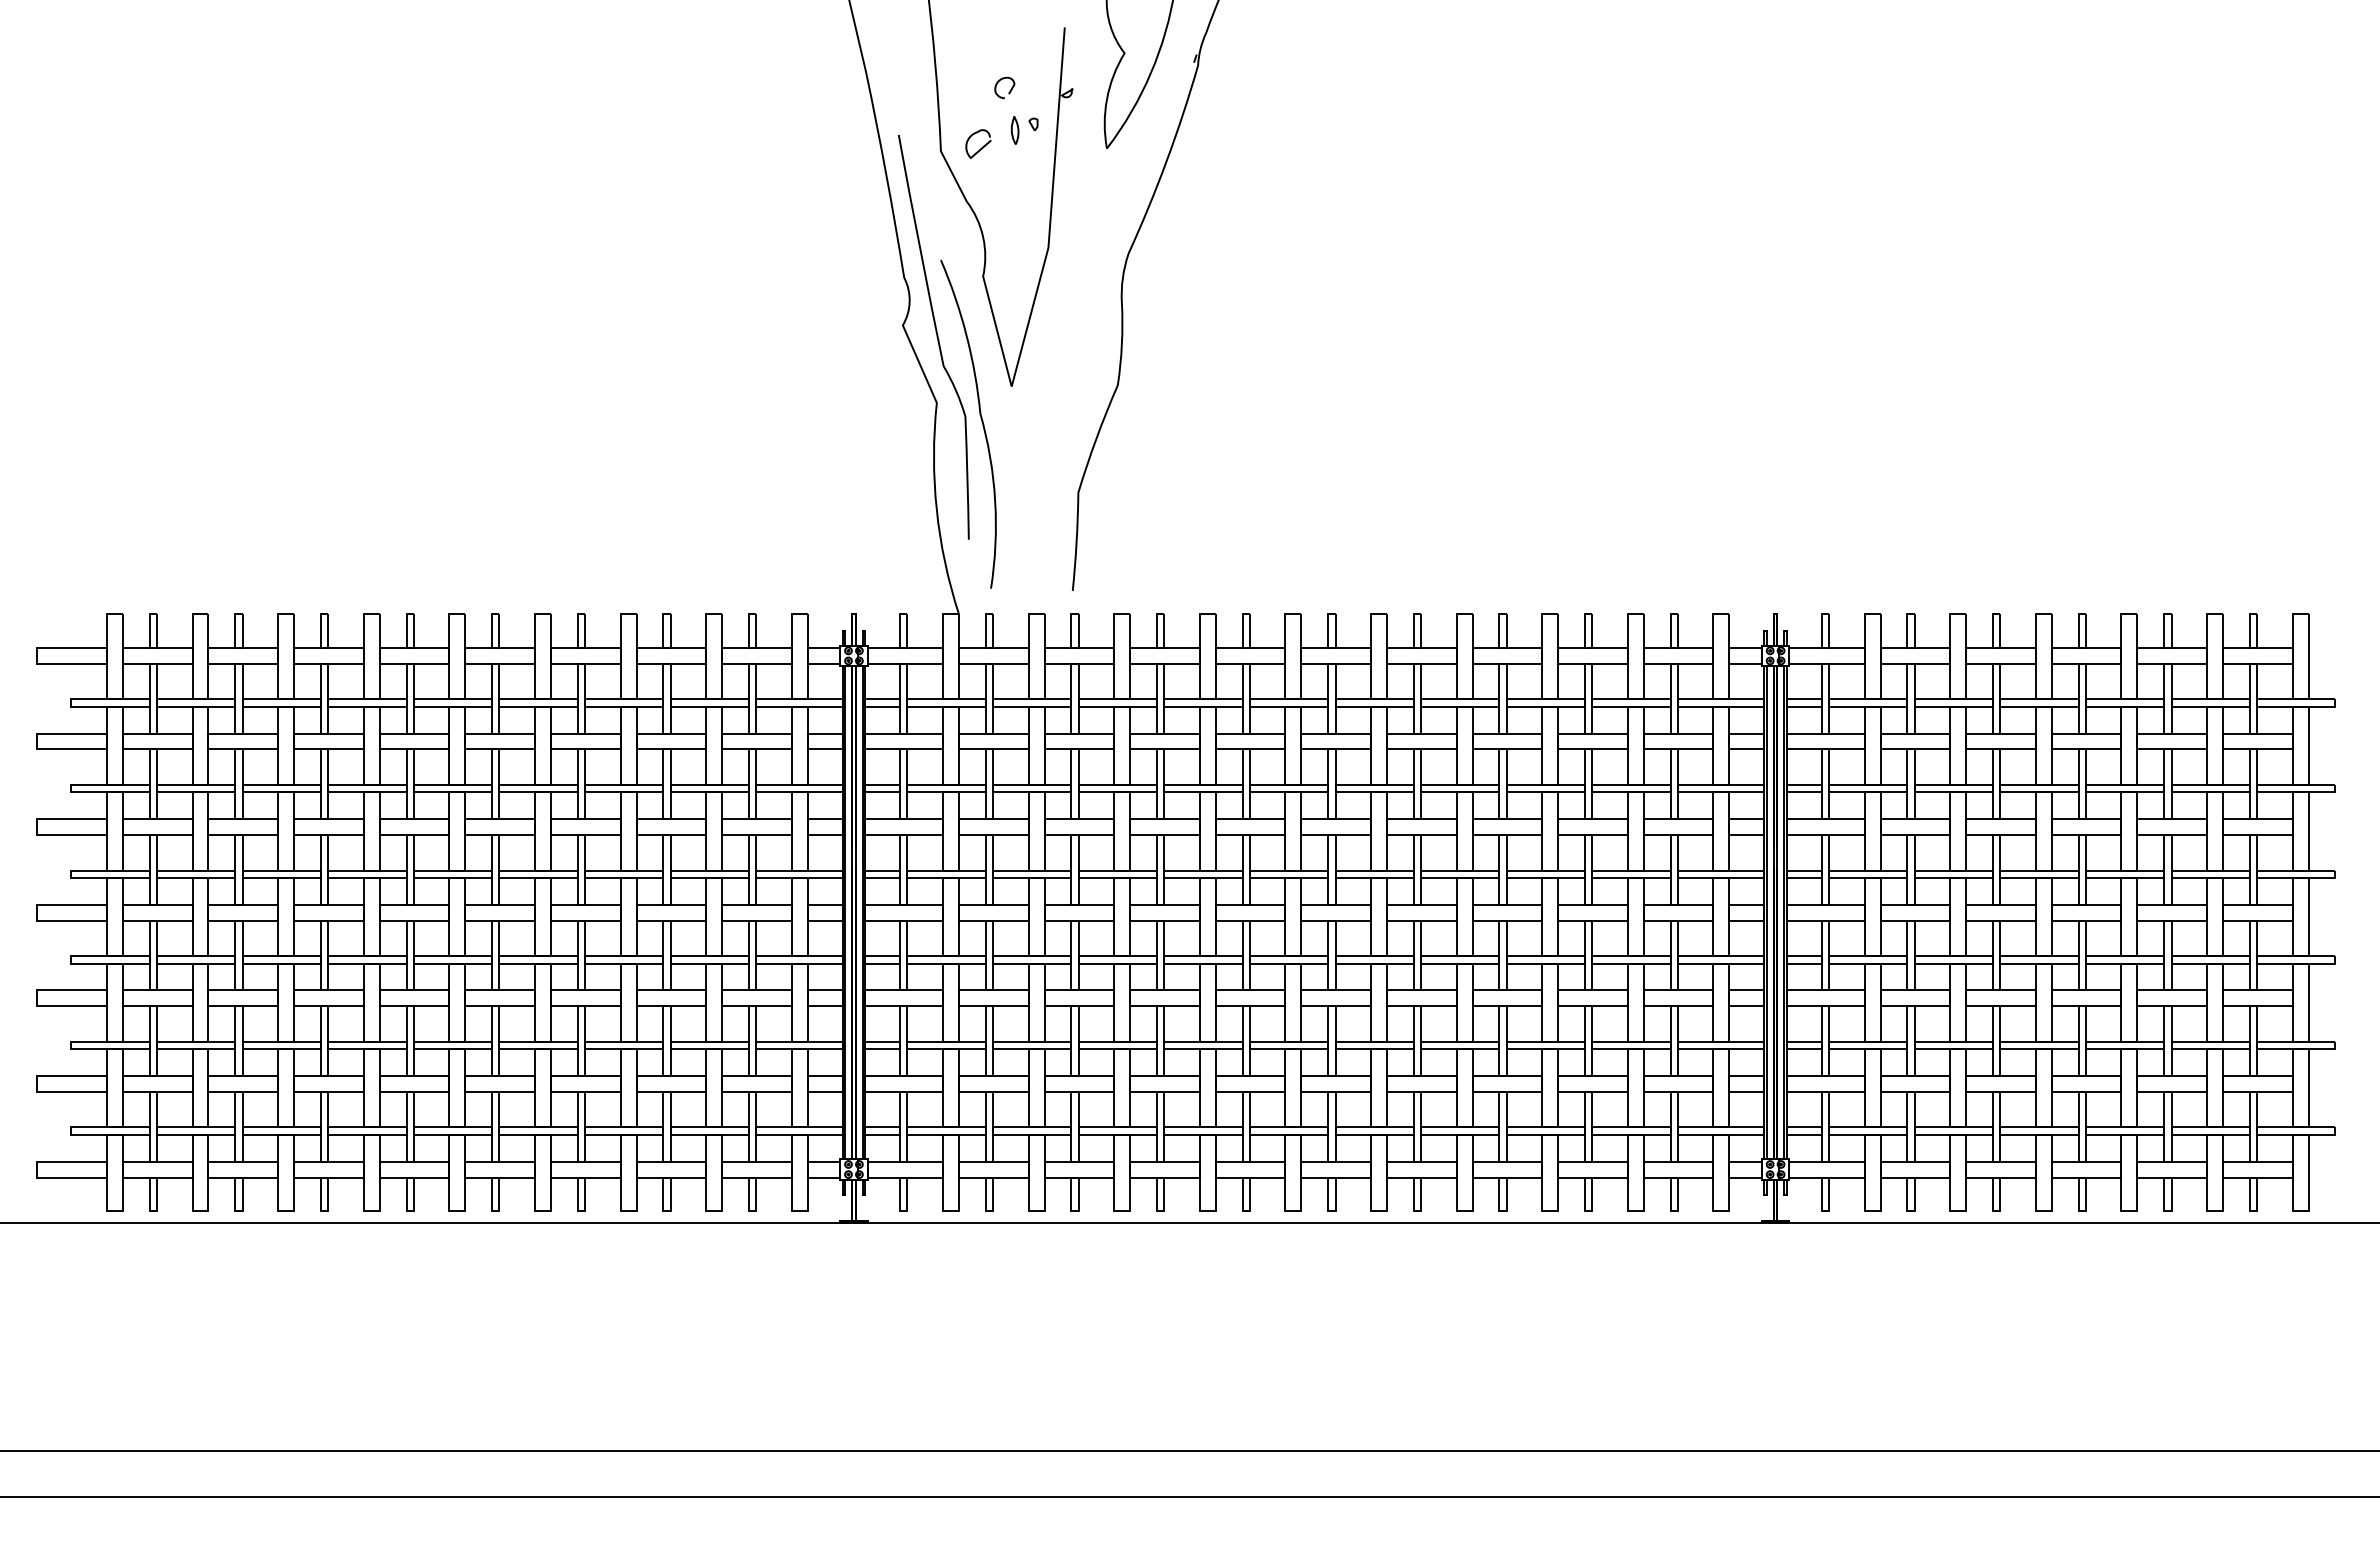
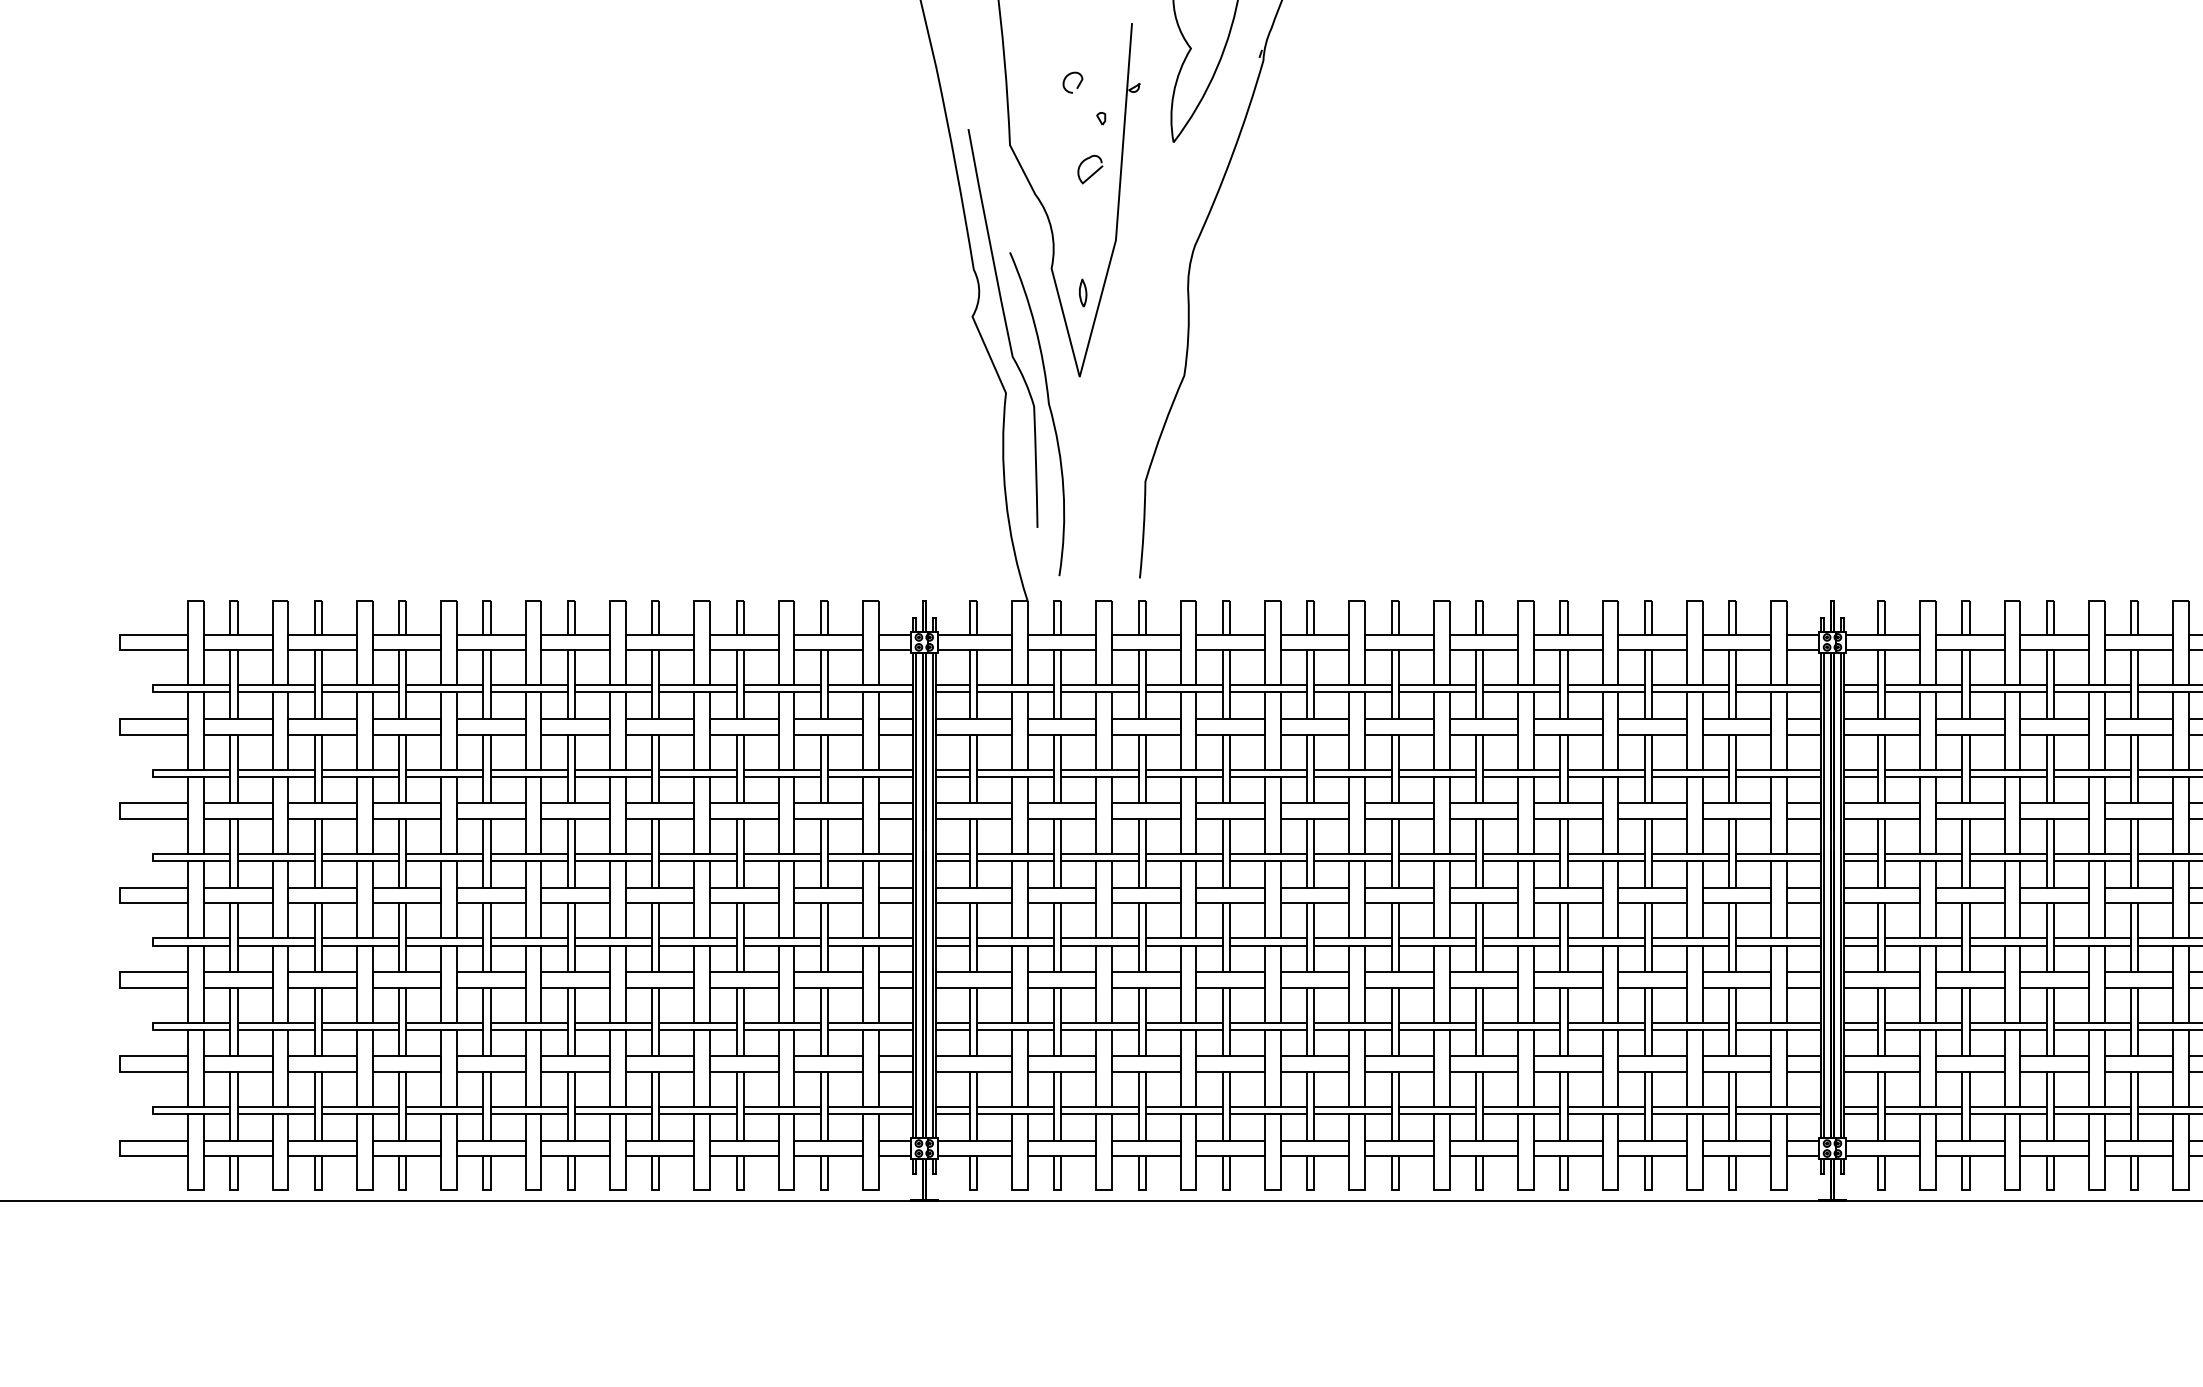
curve: (1012, 130) -> (1080, 293), moved
curve: (981, 147) -> (1093, 172), moved

